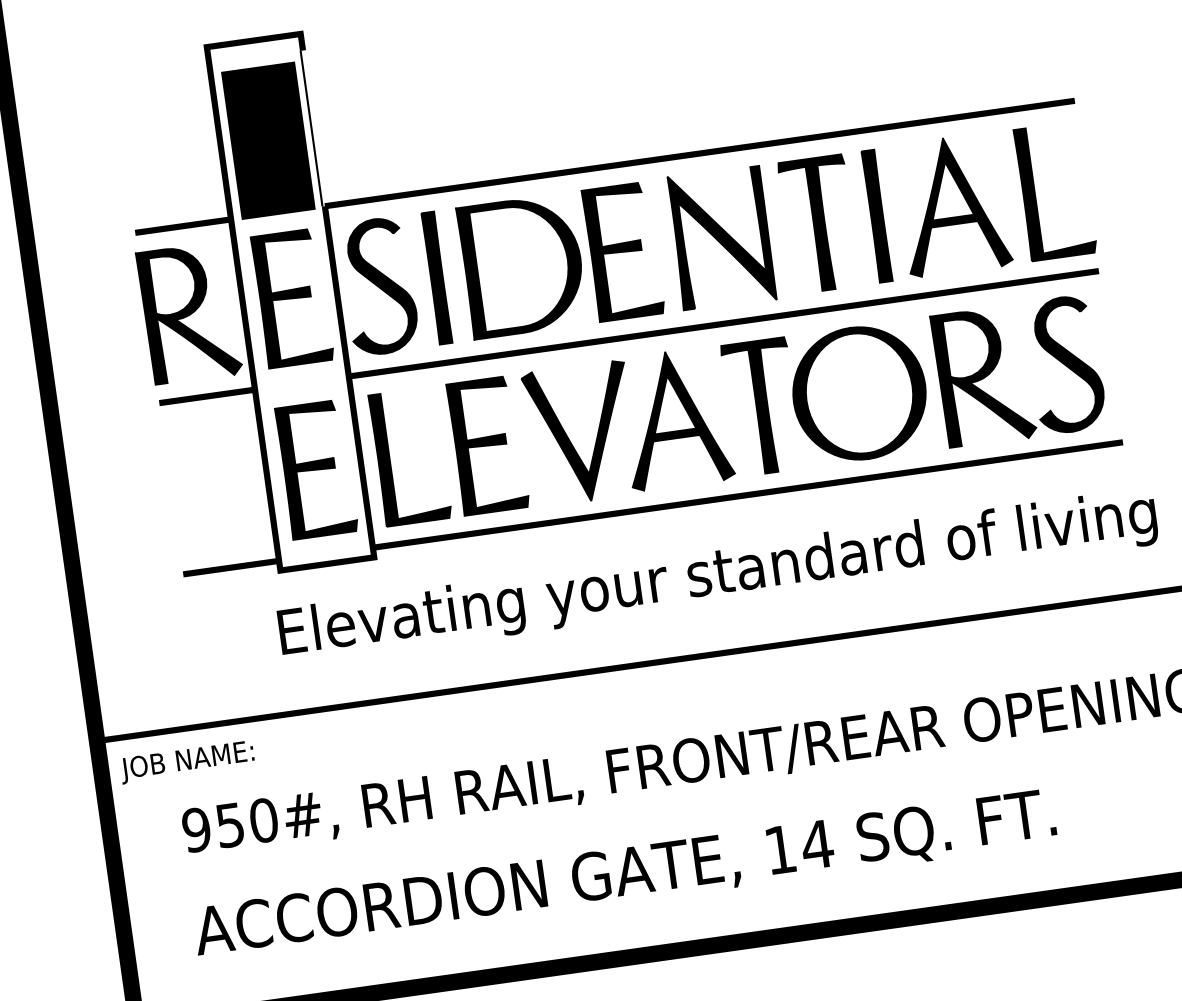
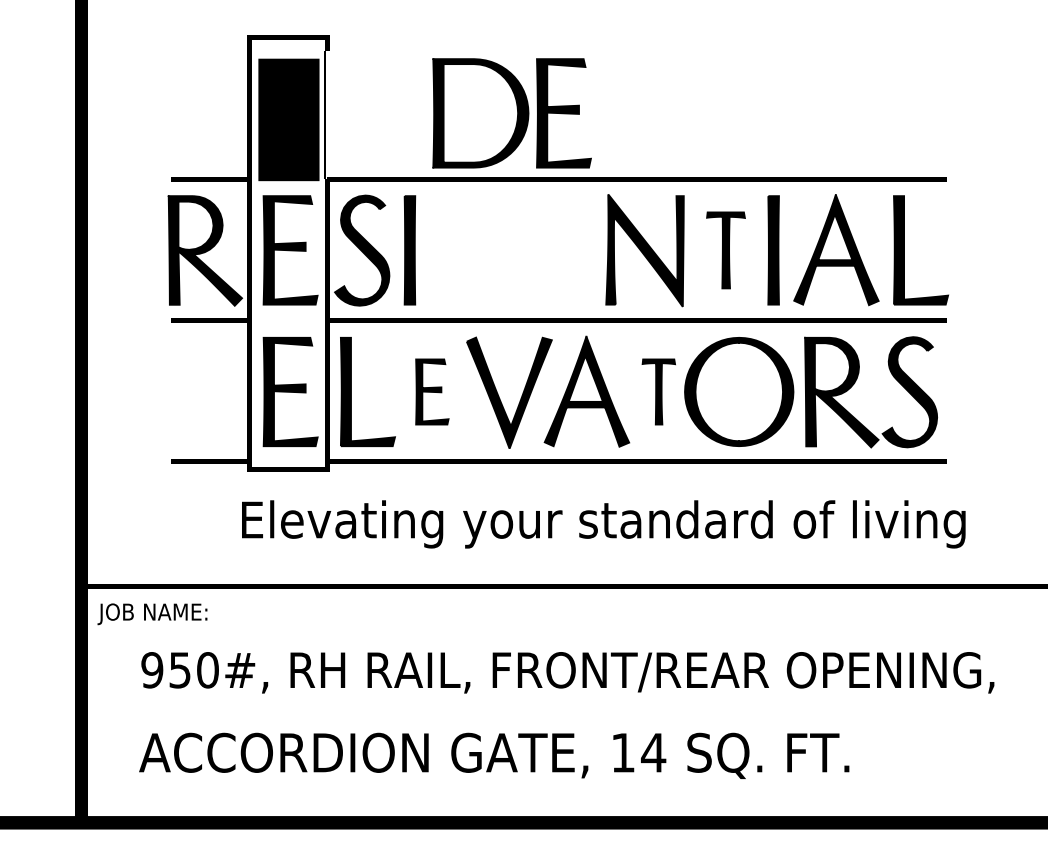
part: (818, 224) -> (725, 250), size x0.7
part: (559, 260) -> (511, 113), moved
part: (761, 406) -> (658, 391), size x0.6
part: (488, 445) -> (432, 391), size x0.6

